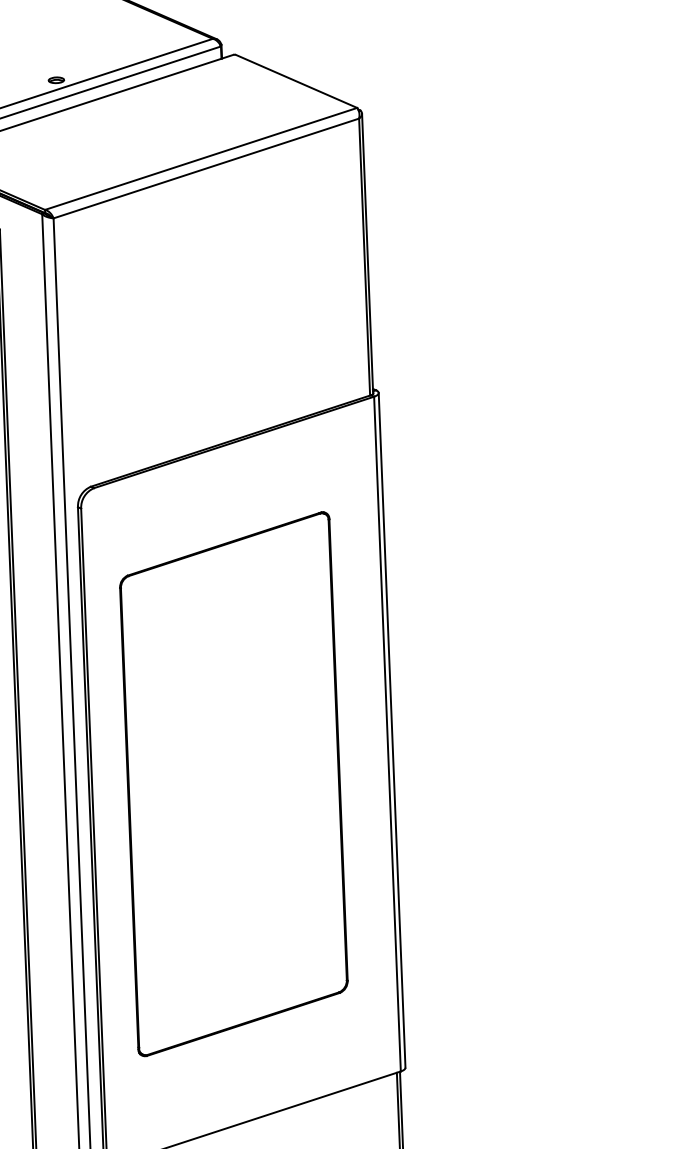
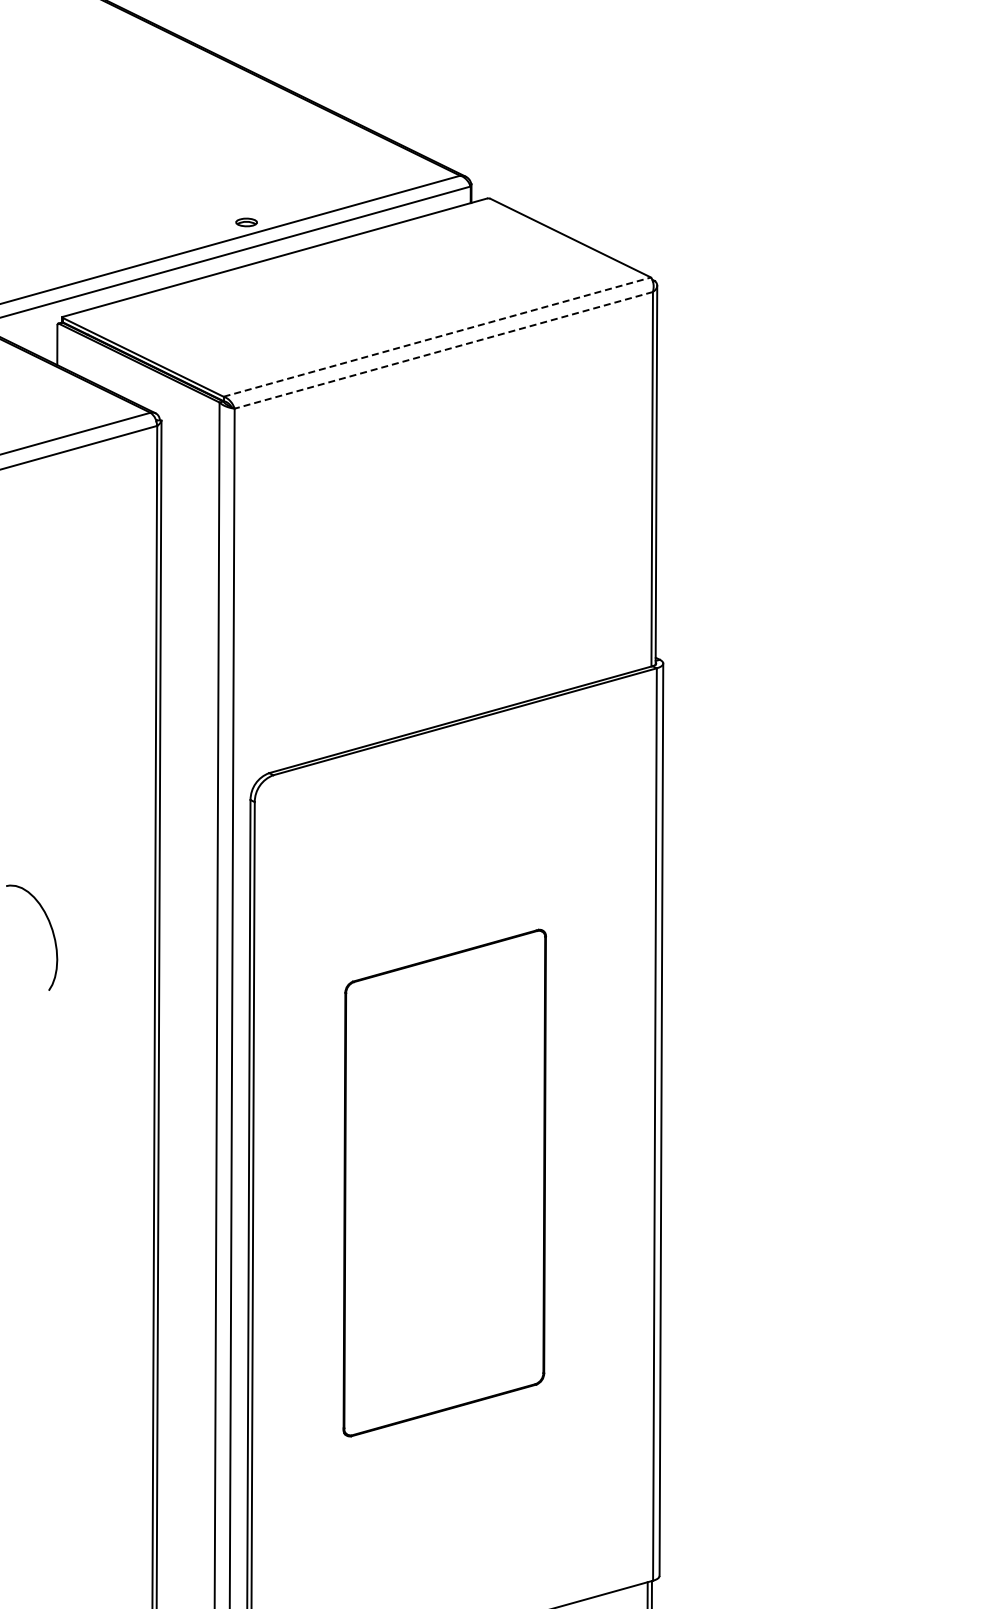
line: (201, 159) -> (437, 337), solid -> dashed
line: (206, 168) -> (443, 350), solid -> dashed
part: (233, 783) -> (444, 1182), size x0.7

